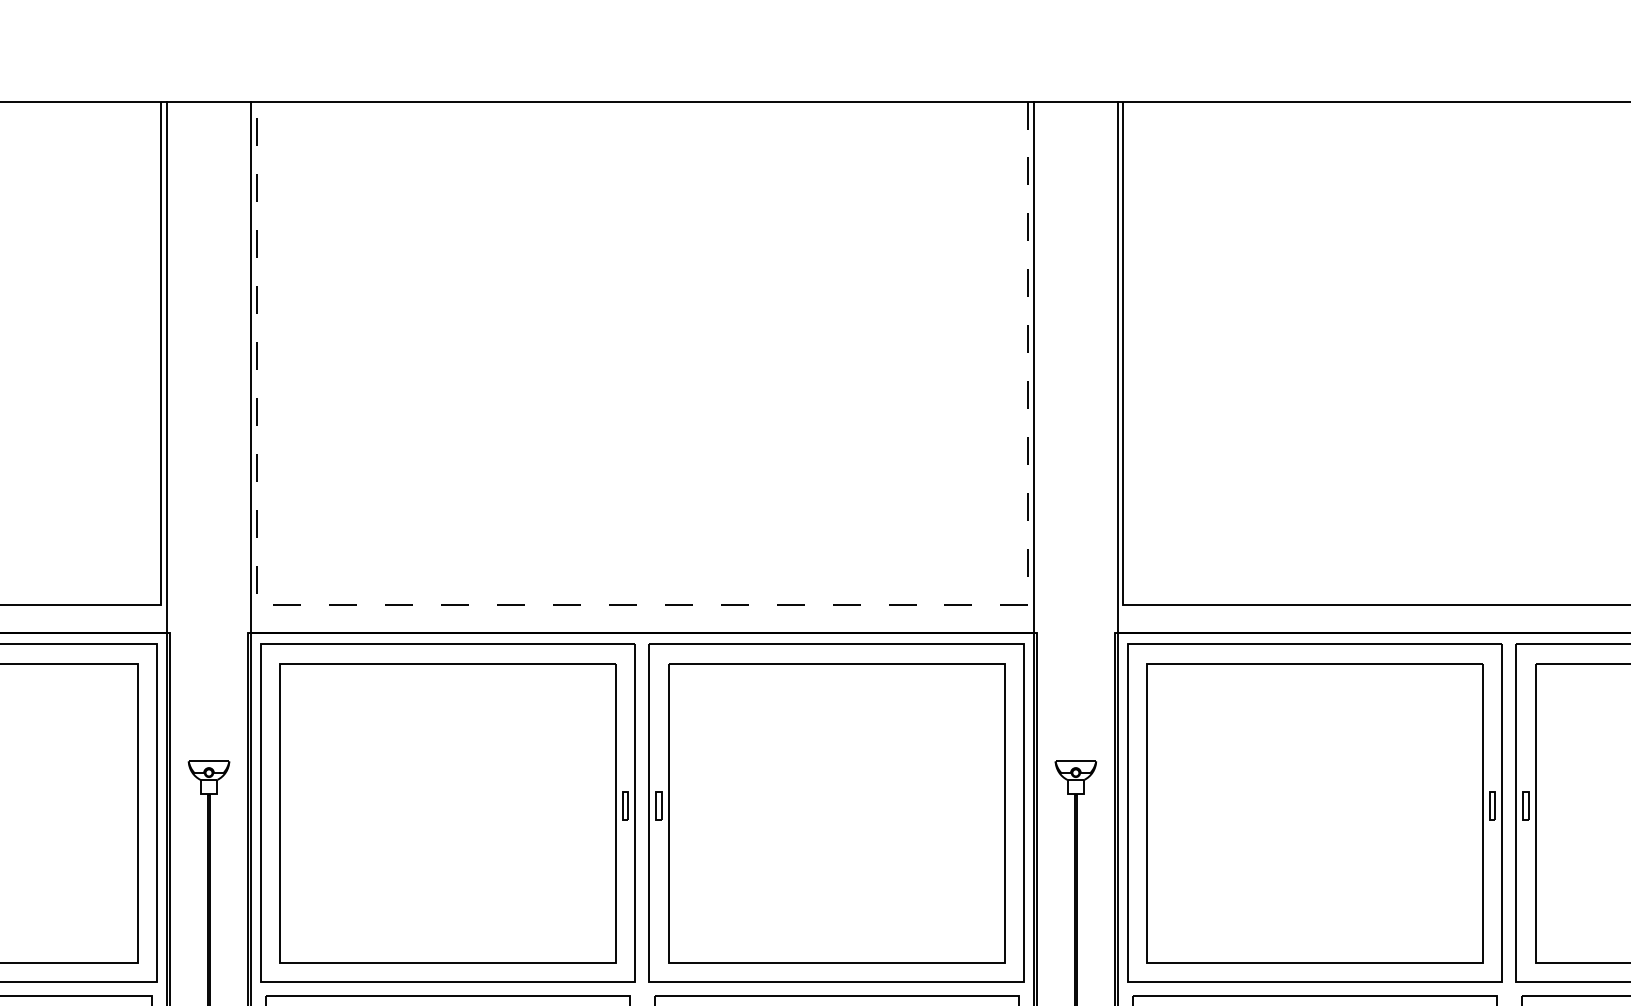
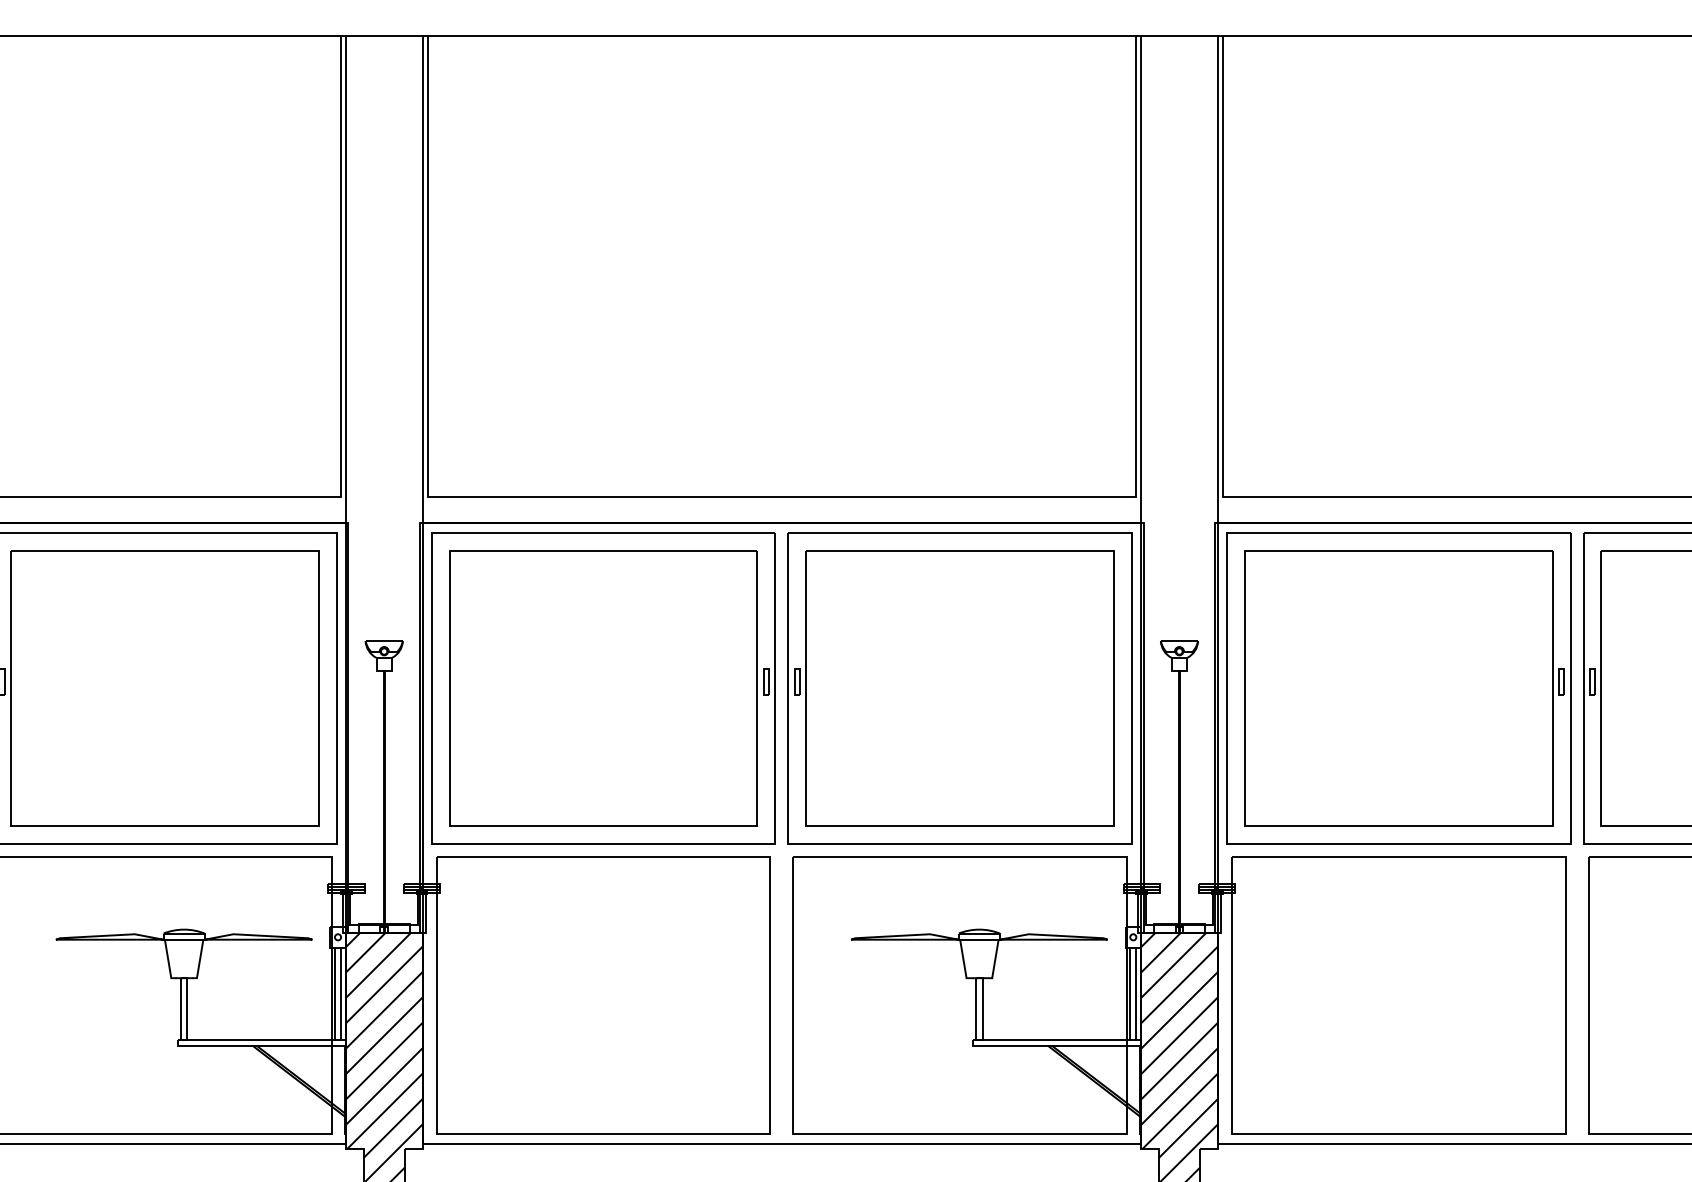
line: (642, 605) -> (781, 497), dashed -> solid

